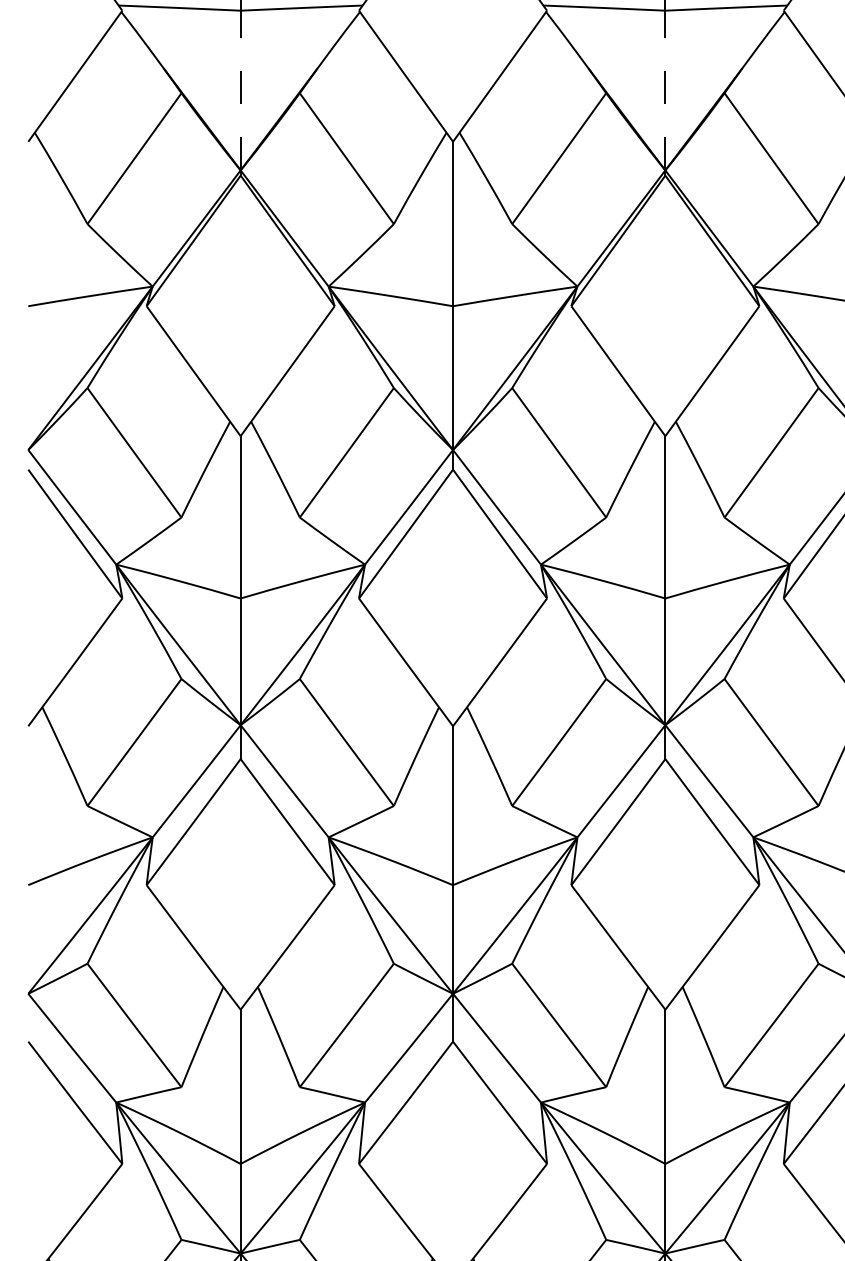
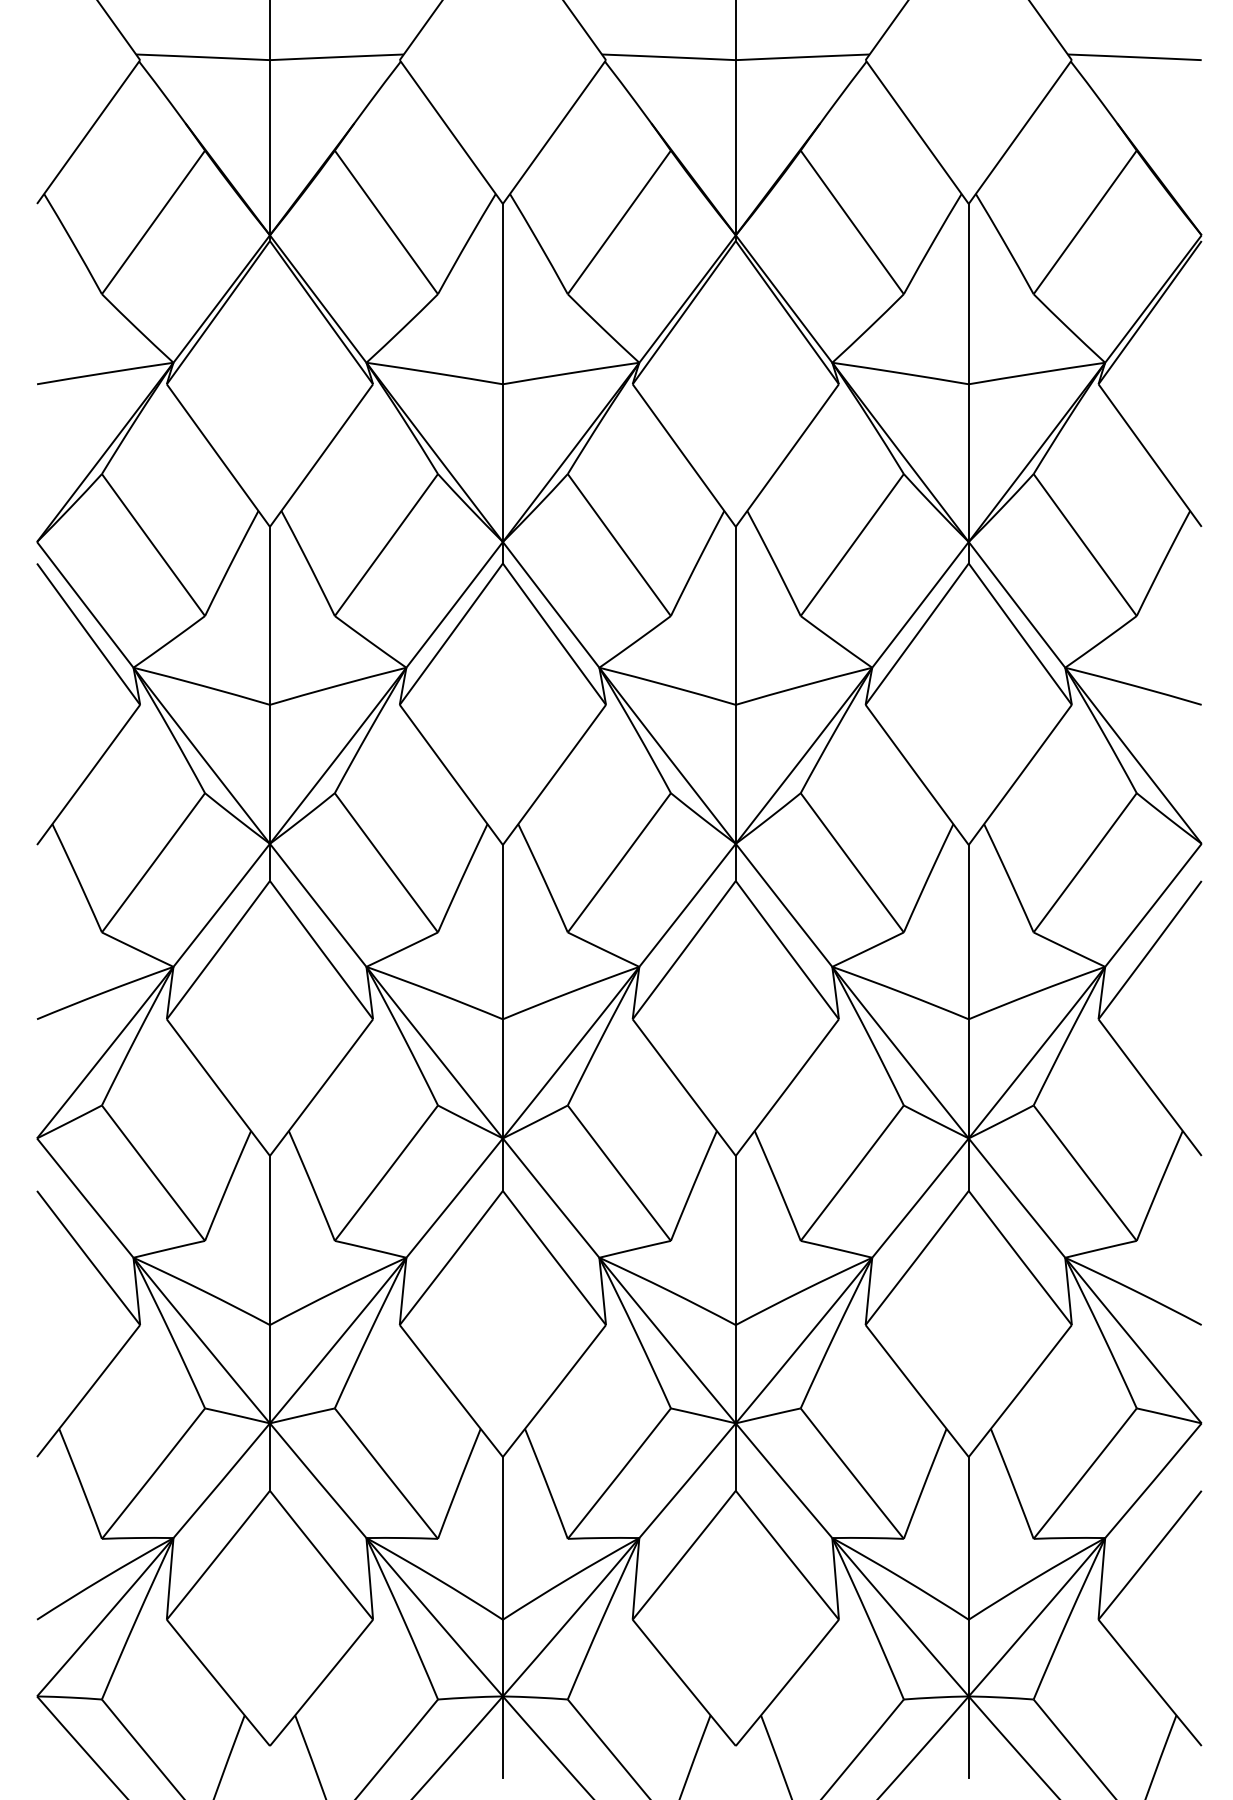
line: (240, 90) -> (269, 147), dashed -> solid
line: (665, 90) -> (735, 147), dashed -> solid

